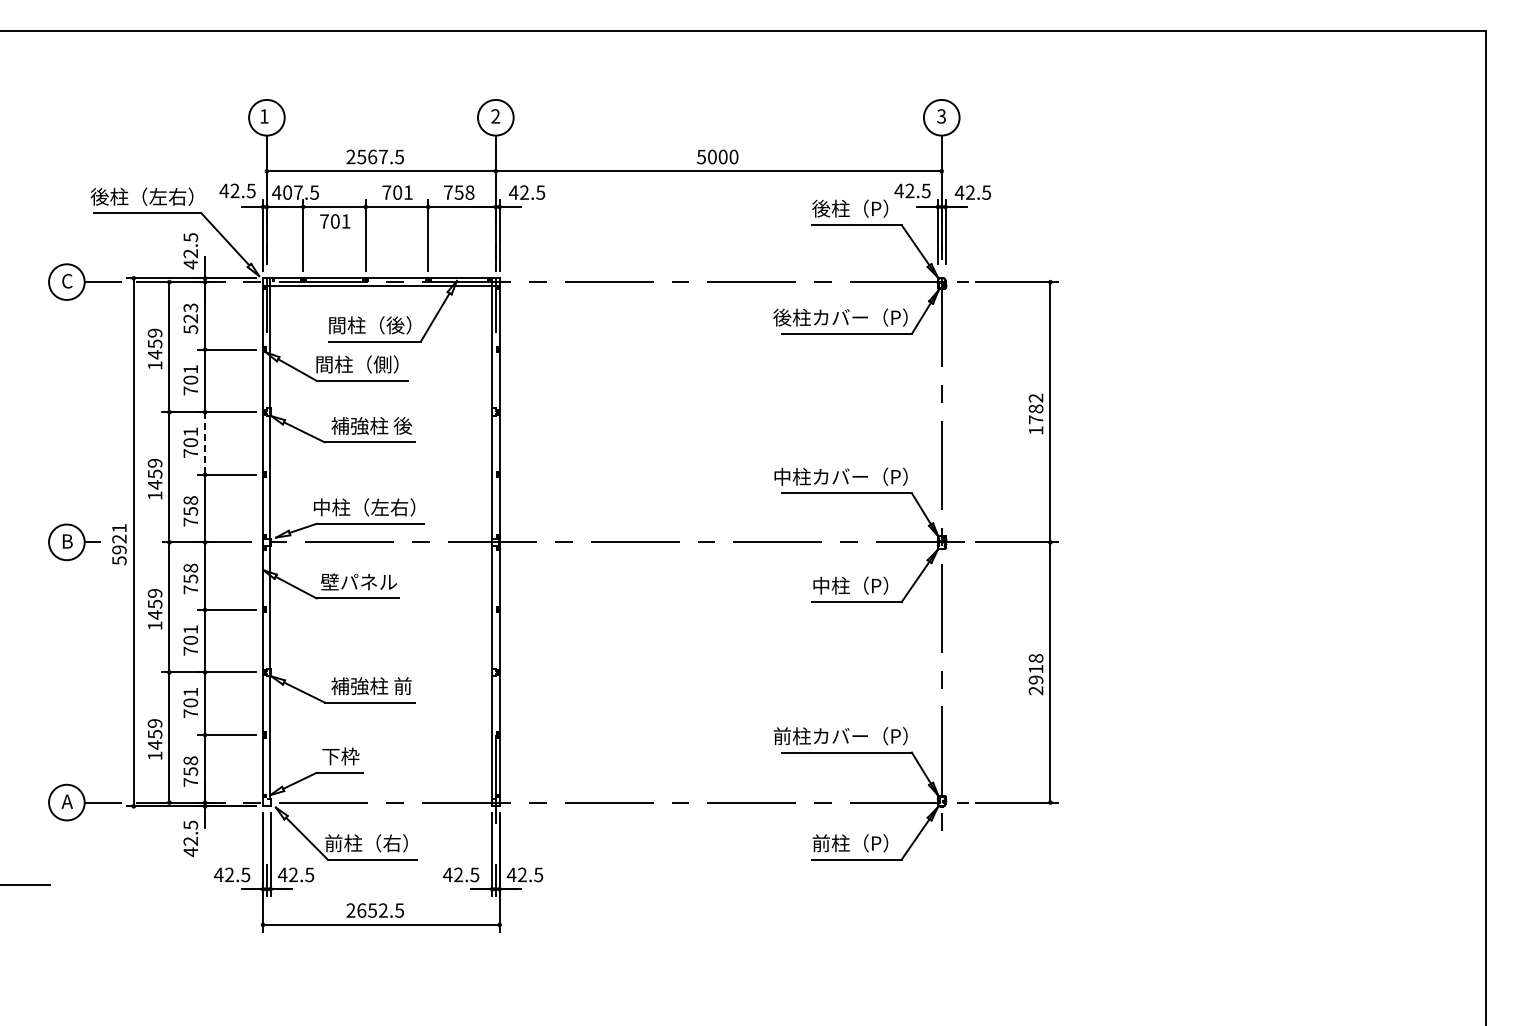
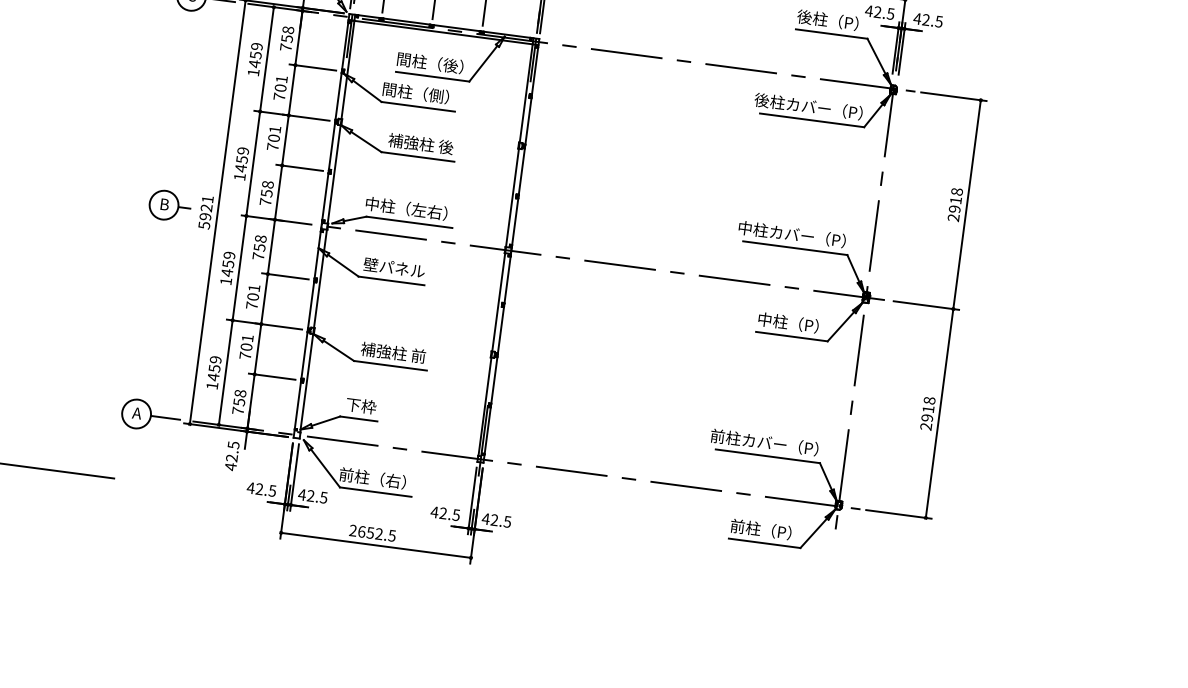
text: (190, 318) -> (286, 38), 523 -> 758
text: (1035, 414) -> (954, 204), 1782 -> 2918
line: (205, 444) -> (285, 141), dashed -> solid

